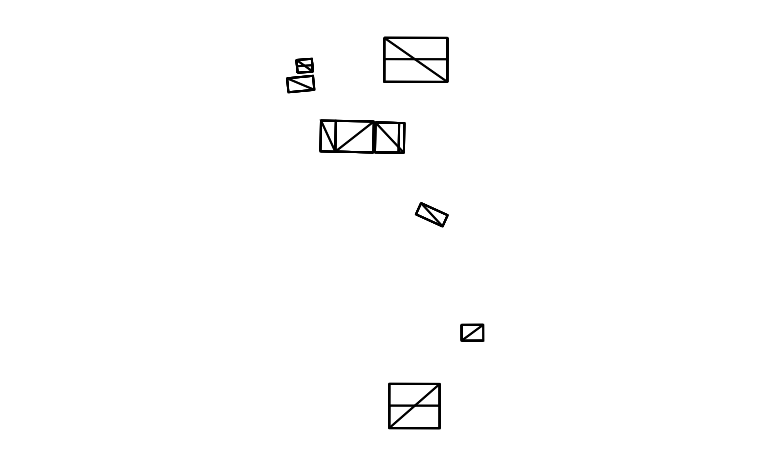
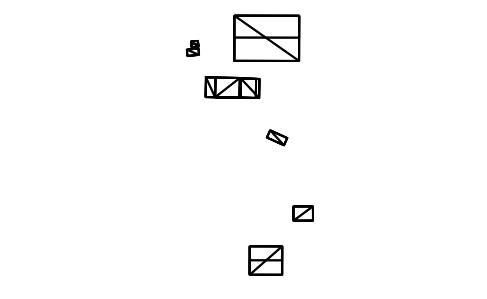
part: (415, 60) -> (266, 38), size x1.6
part: (300, 75) -> (192, 48), size x0.7
part: (471, 332) -> (302, 213), size x1.4

